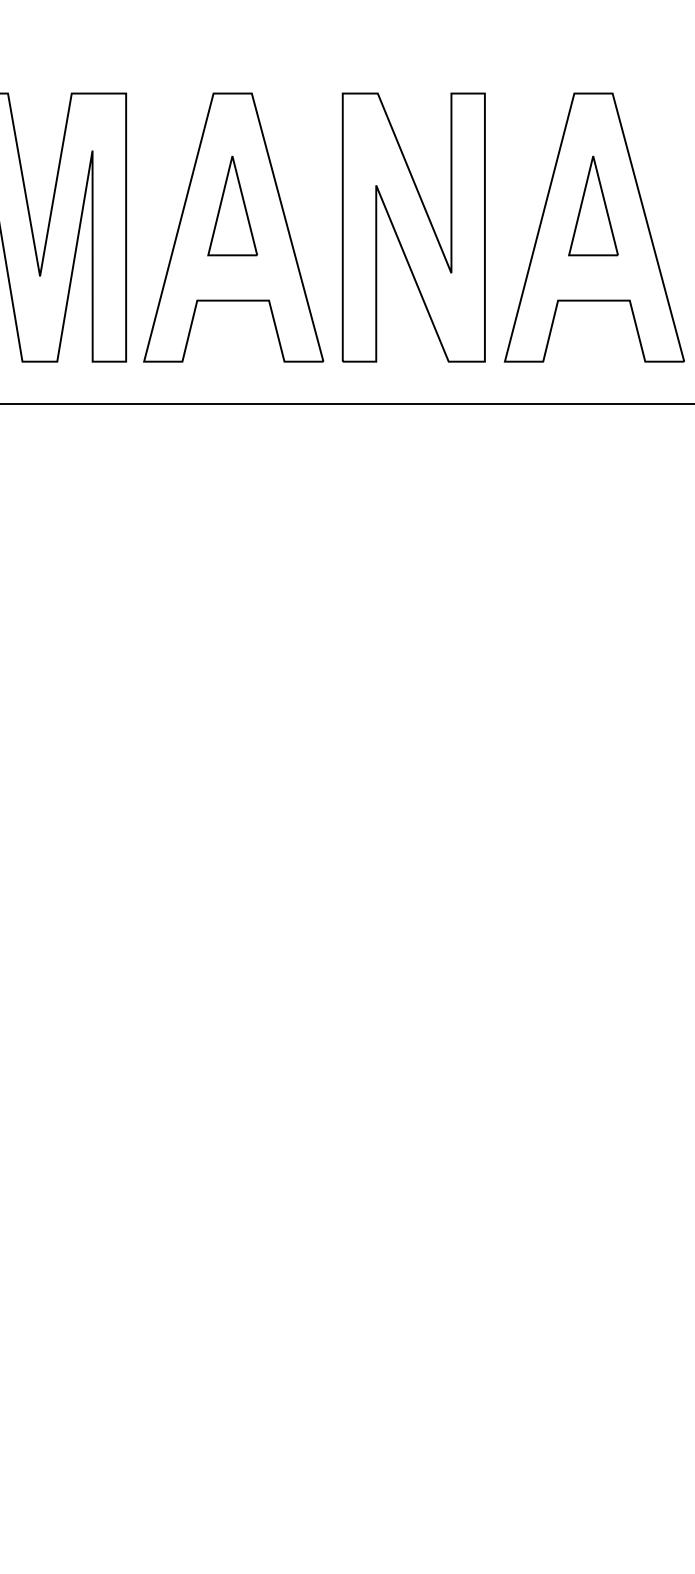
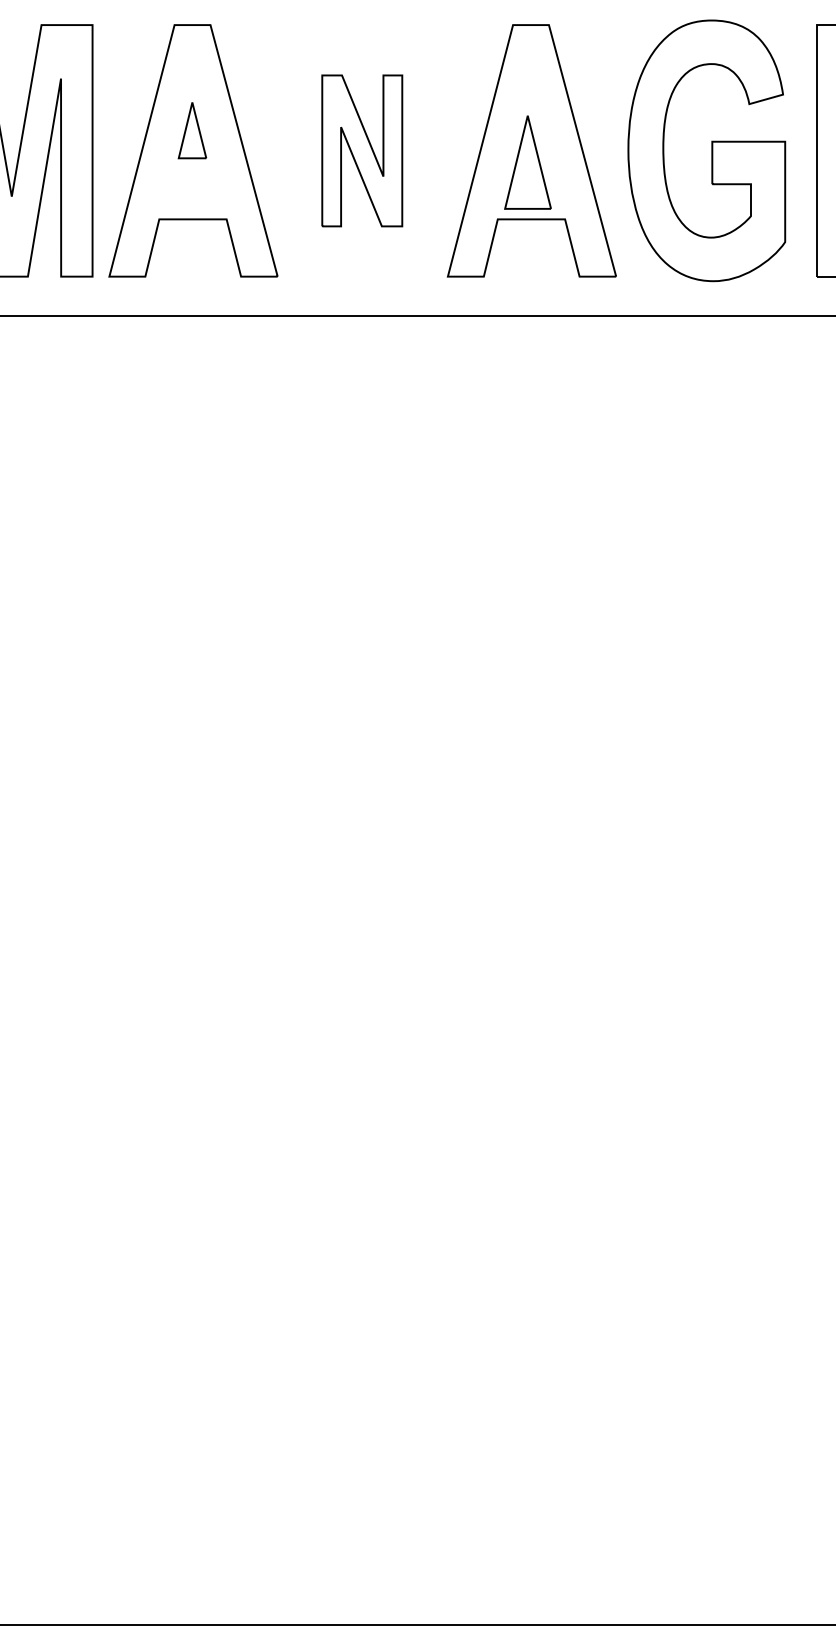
part: (232, 205) -> (192, 130), size x0.6
part: (592, 205) -> (527, 162), moved
part: (412, 227) -> (361, 150), size x0.6

